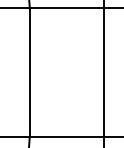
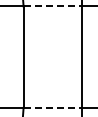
line: (67, 8) -> (53, 6), solid -> dashed
line: (67, 136) -> (53, 107), solid -> dashed

